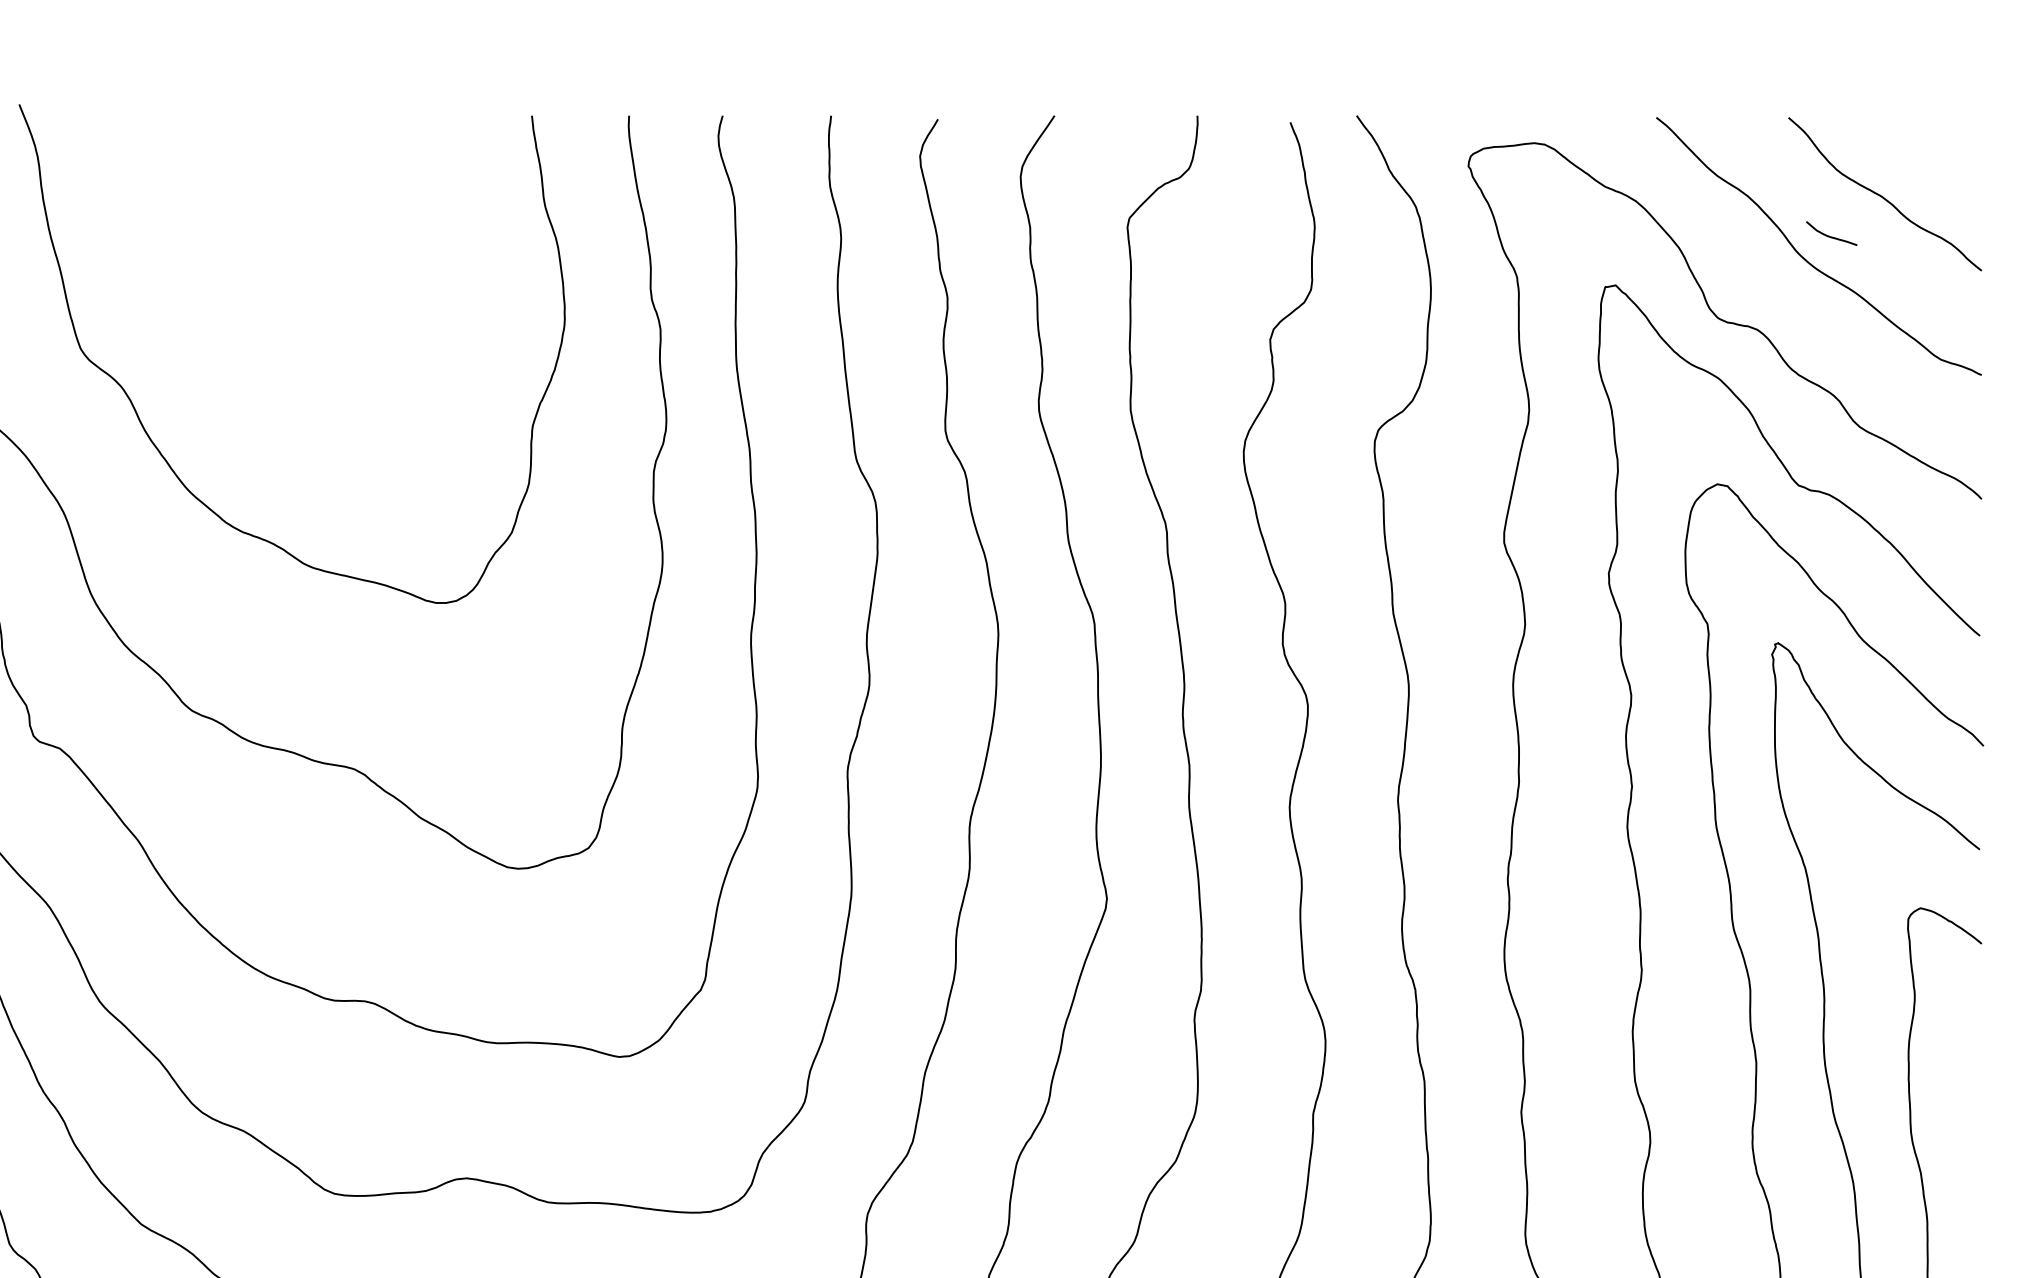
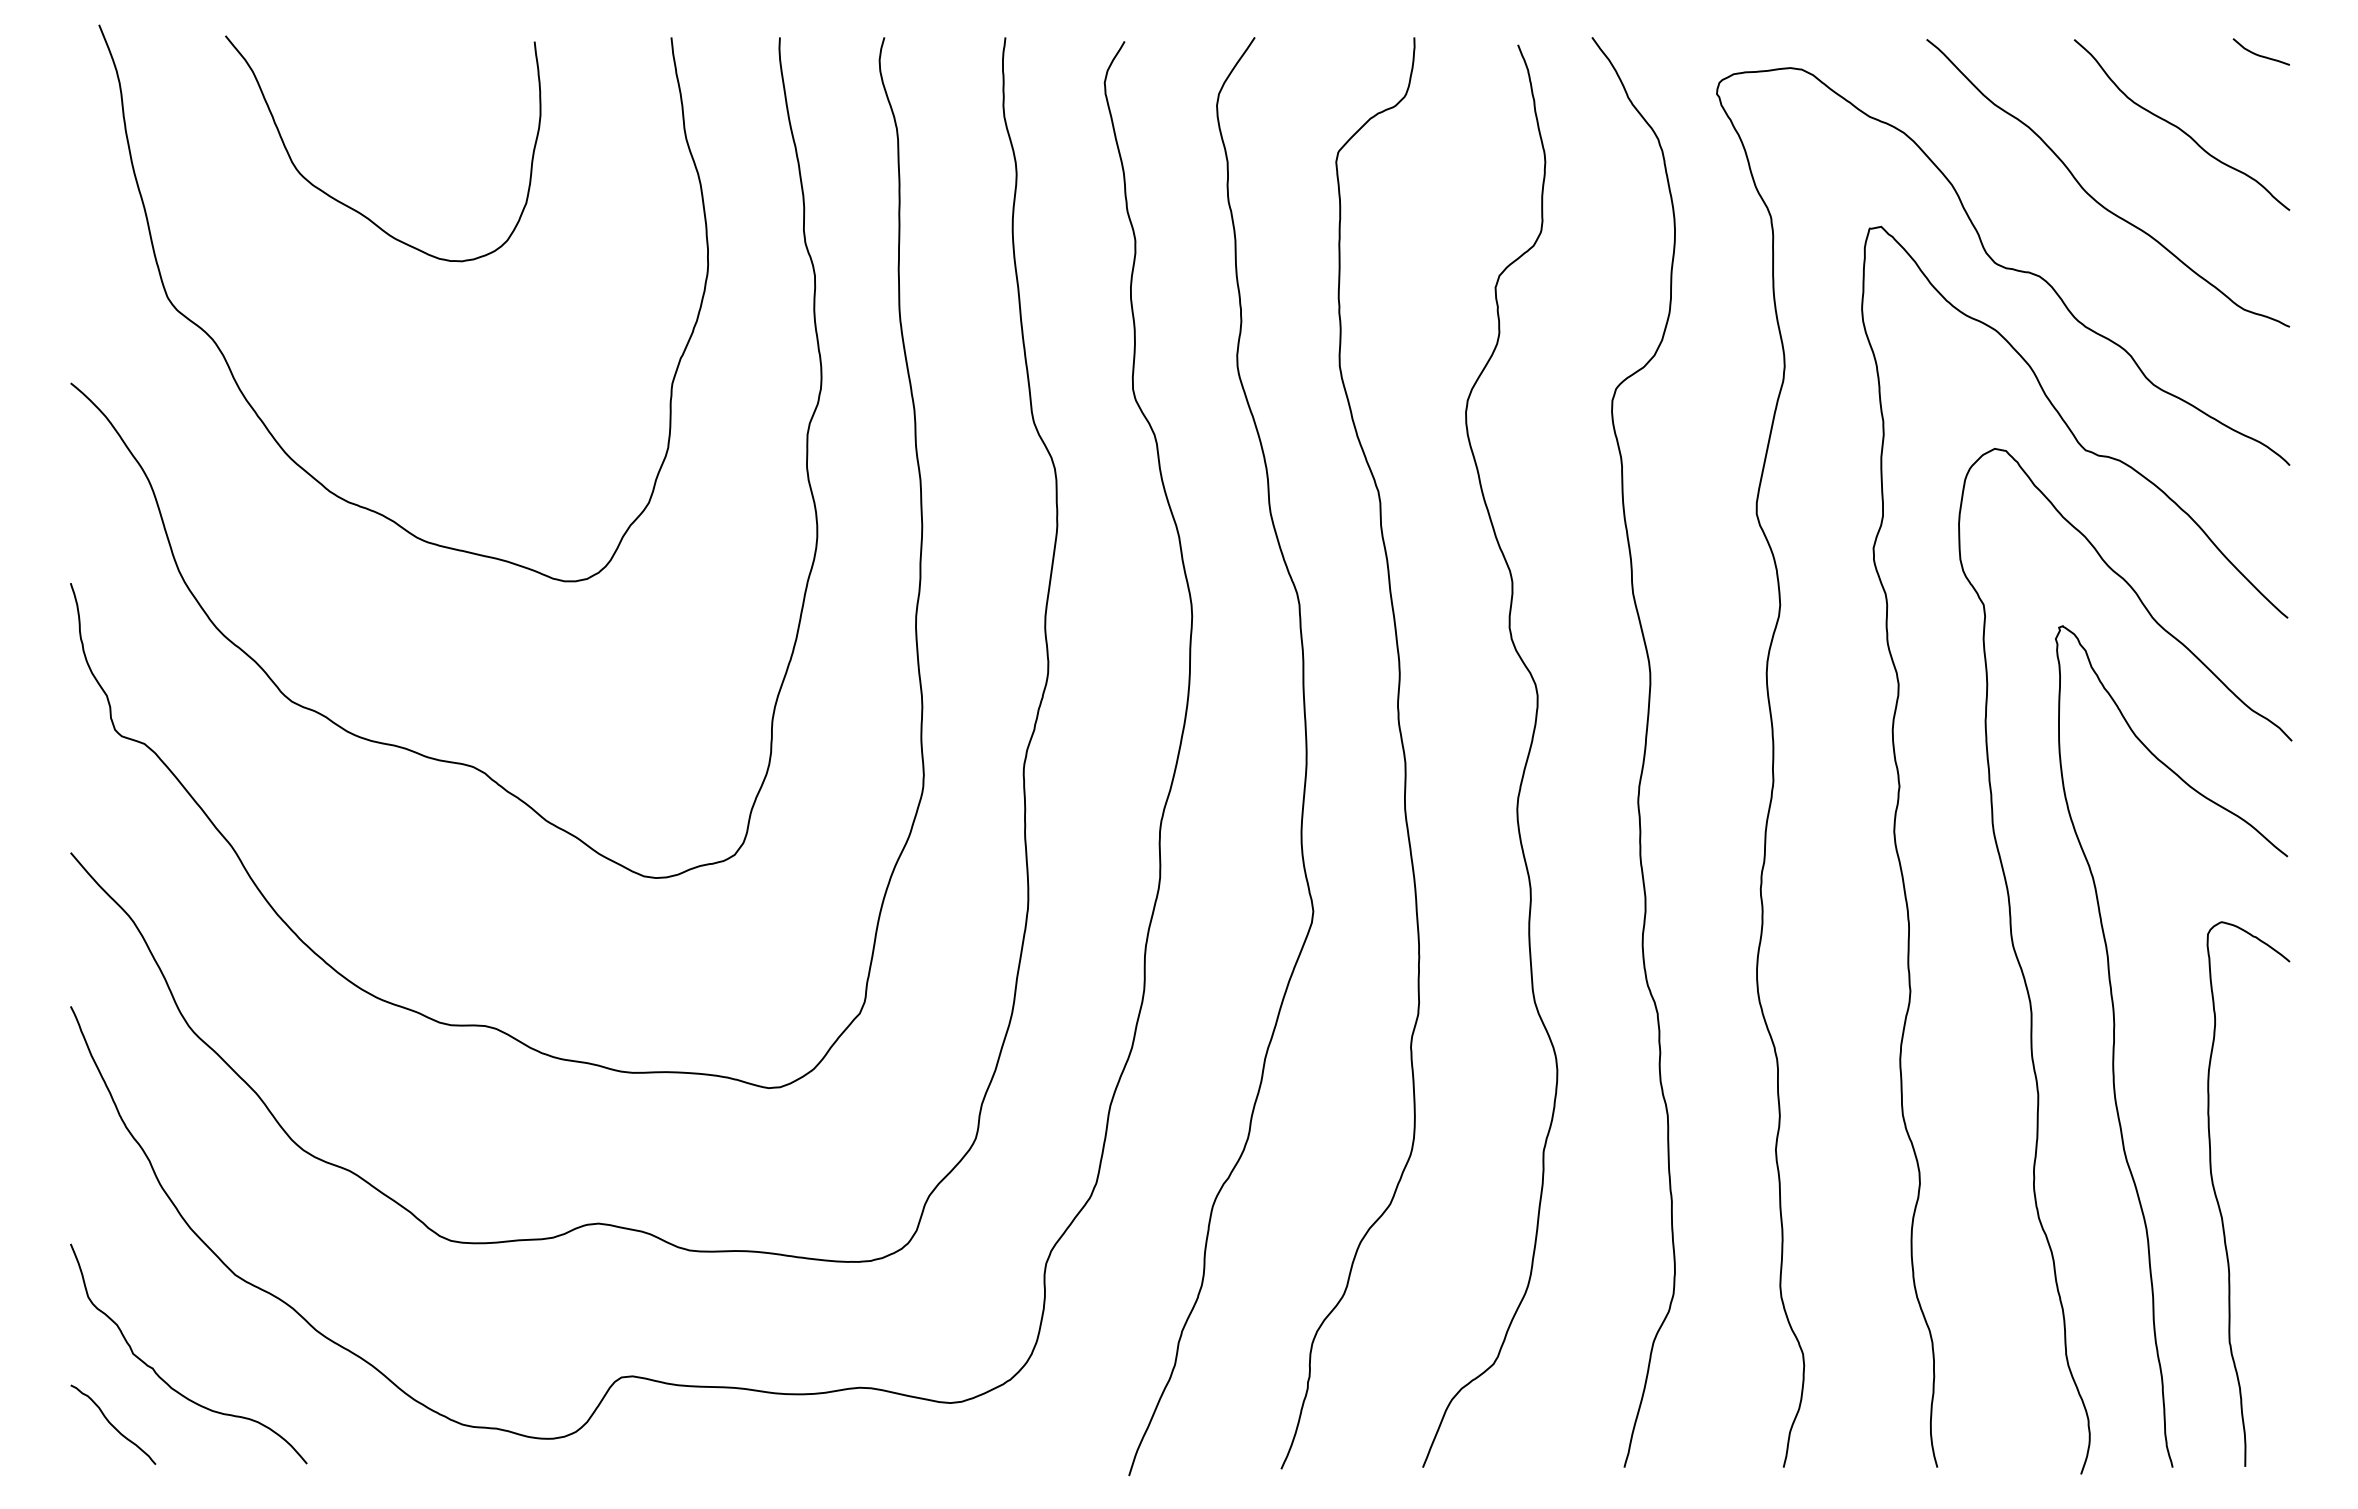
curve: (1830, 235) -> (2259, 54), moved
curve: (244, 267) -> (350, 206), added

